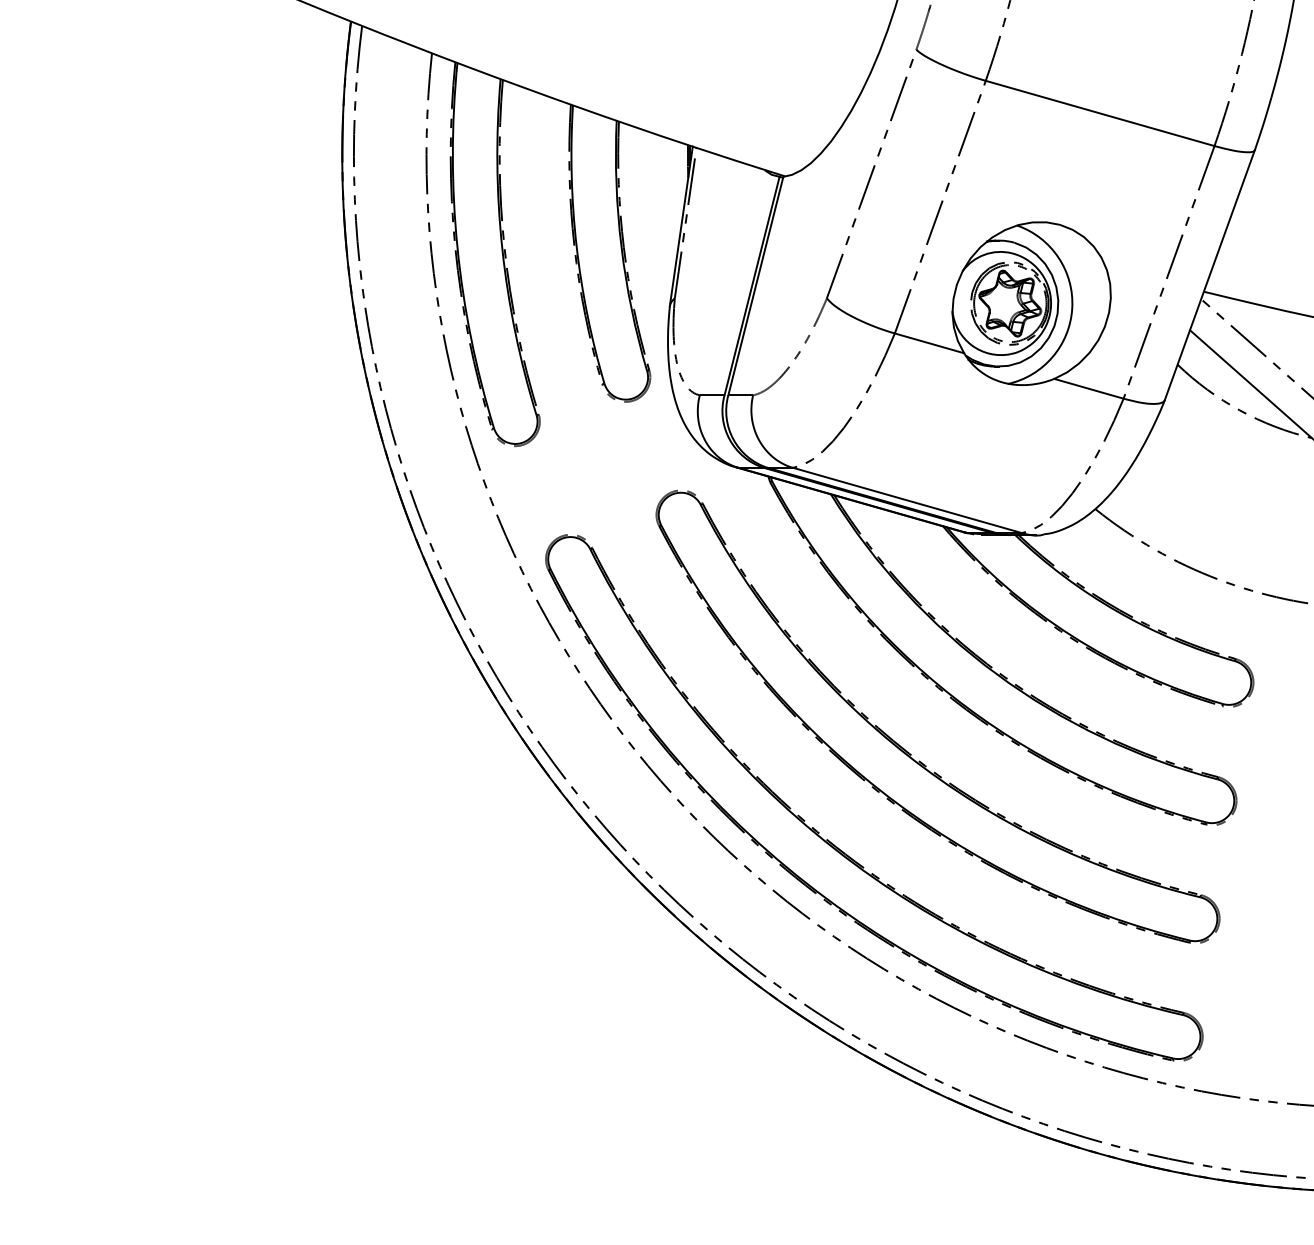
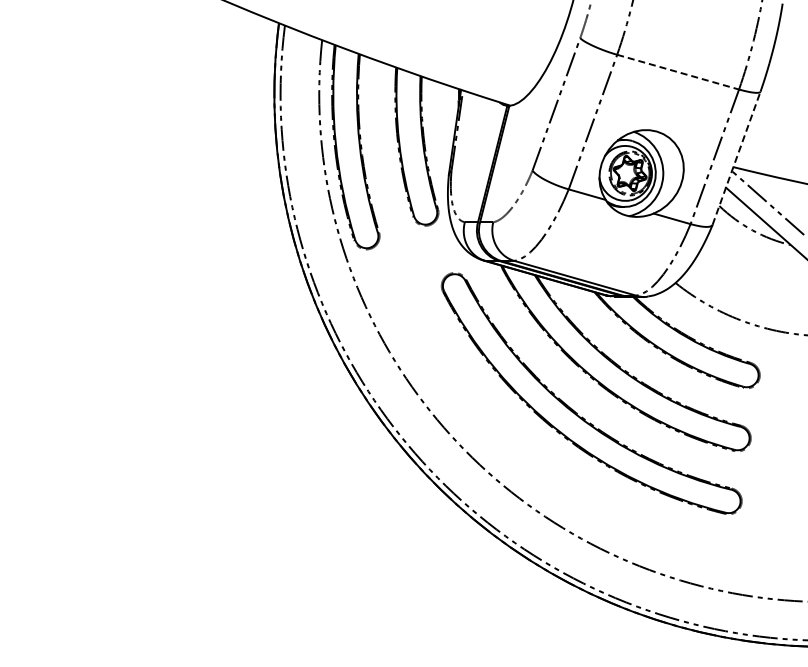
line: (1100, 114) -> (678, 72), solid -> dashed
line: (1209, 275) -> (736, 158), solid -> dashed
part: (836, 844) -> (537, 461), removed

